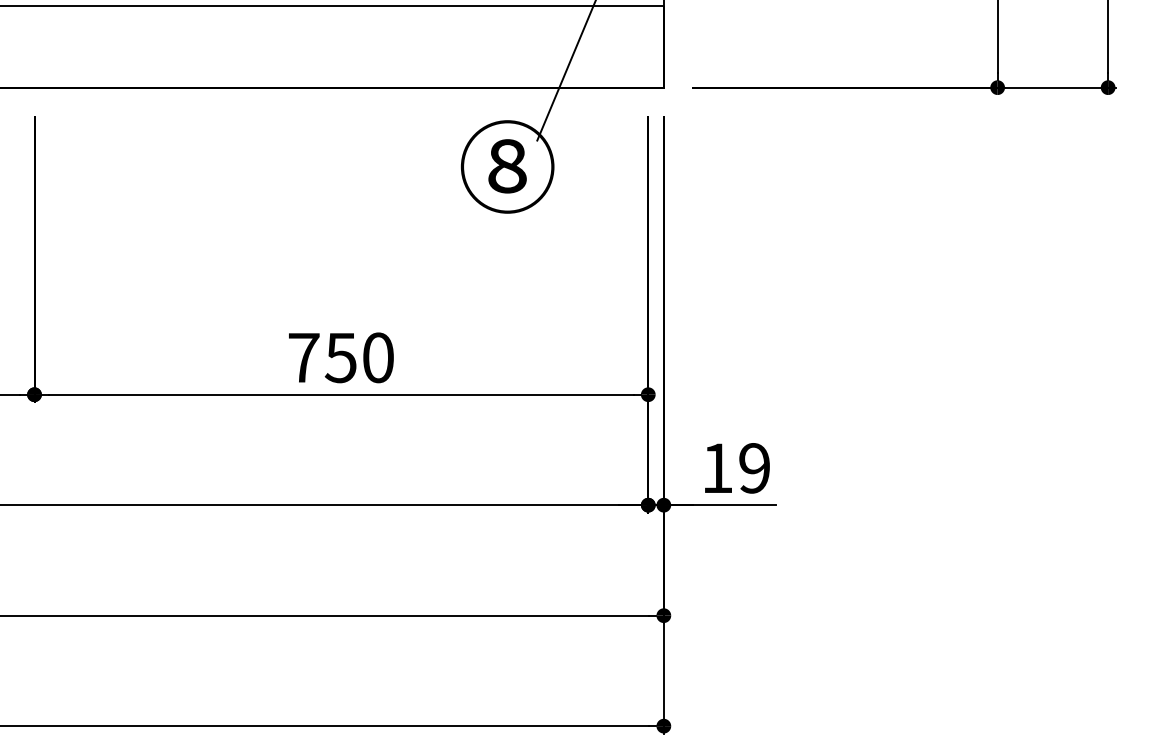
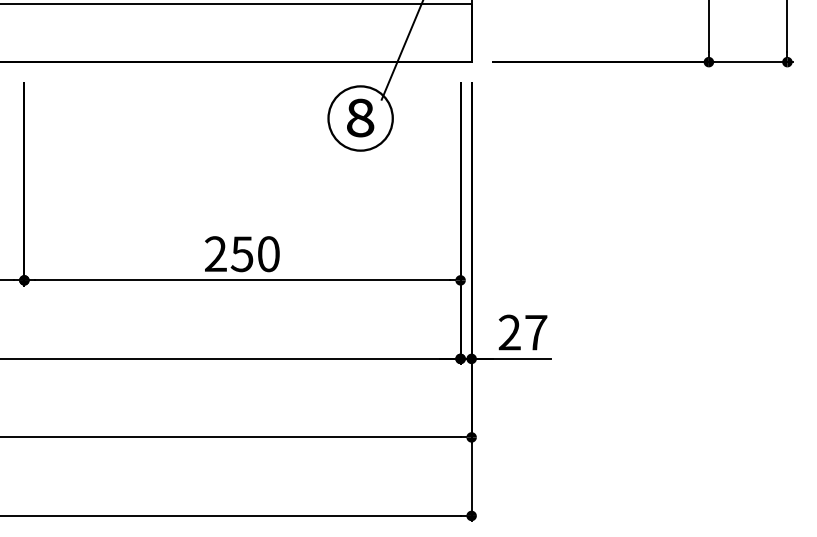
text: (303, 357) -> (215, 253), 750 -> 250
text: (736, 468) -> (523, 332), 19 -> 27

